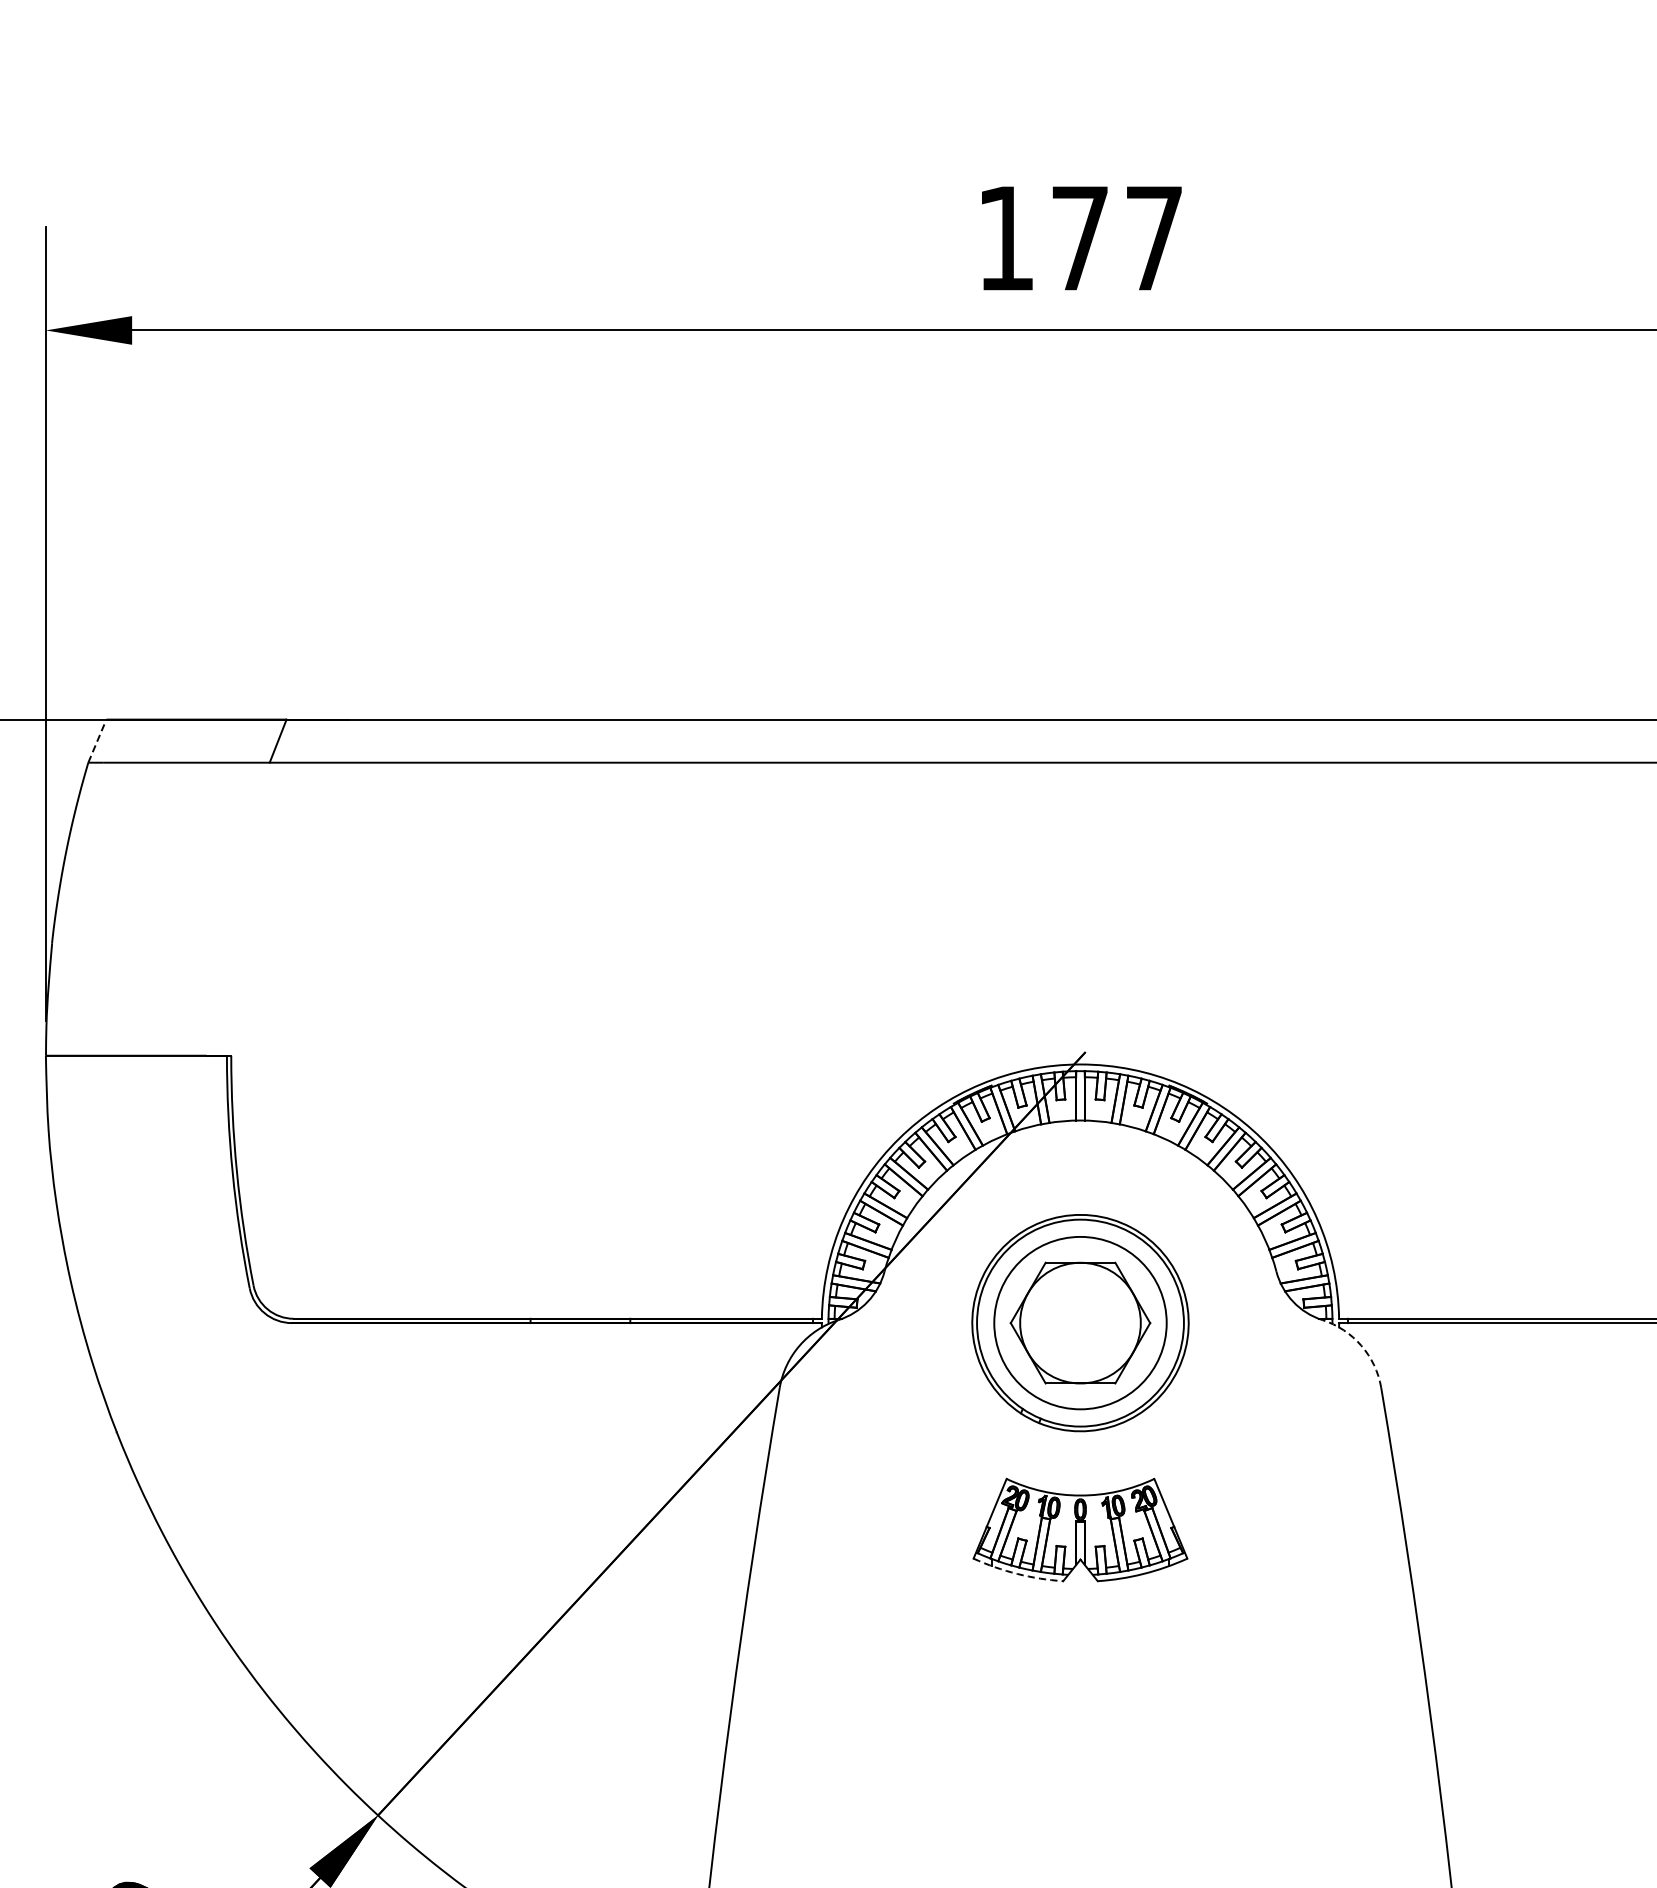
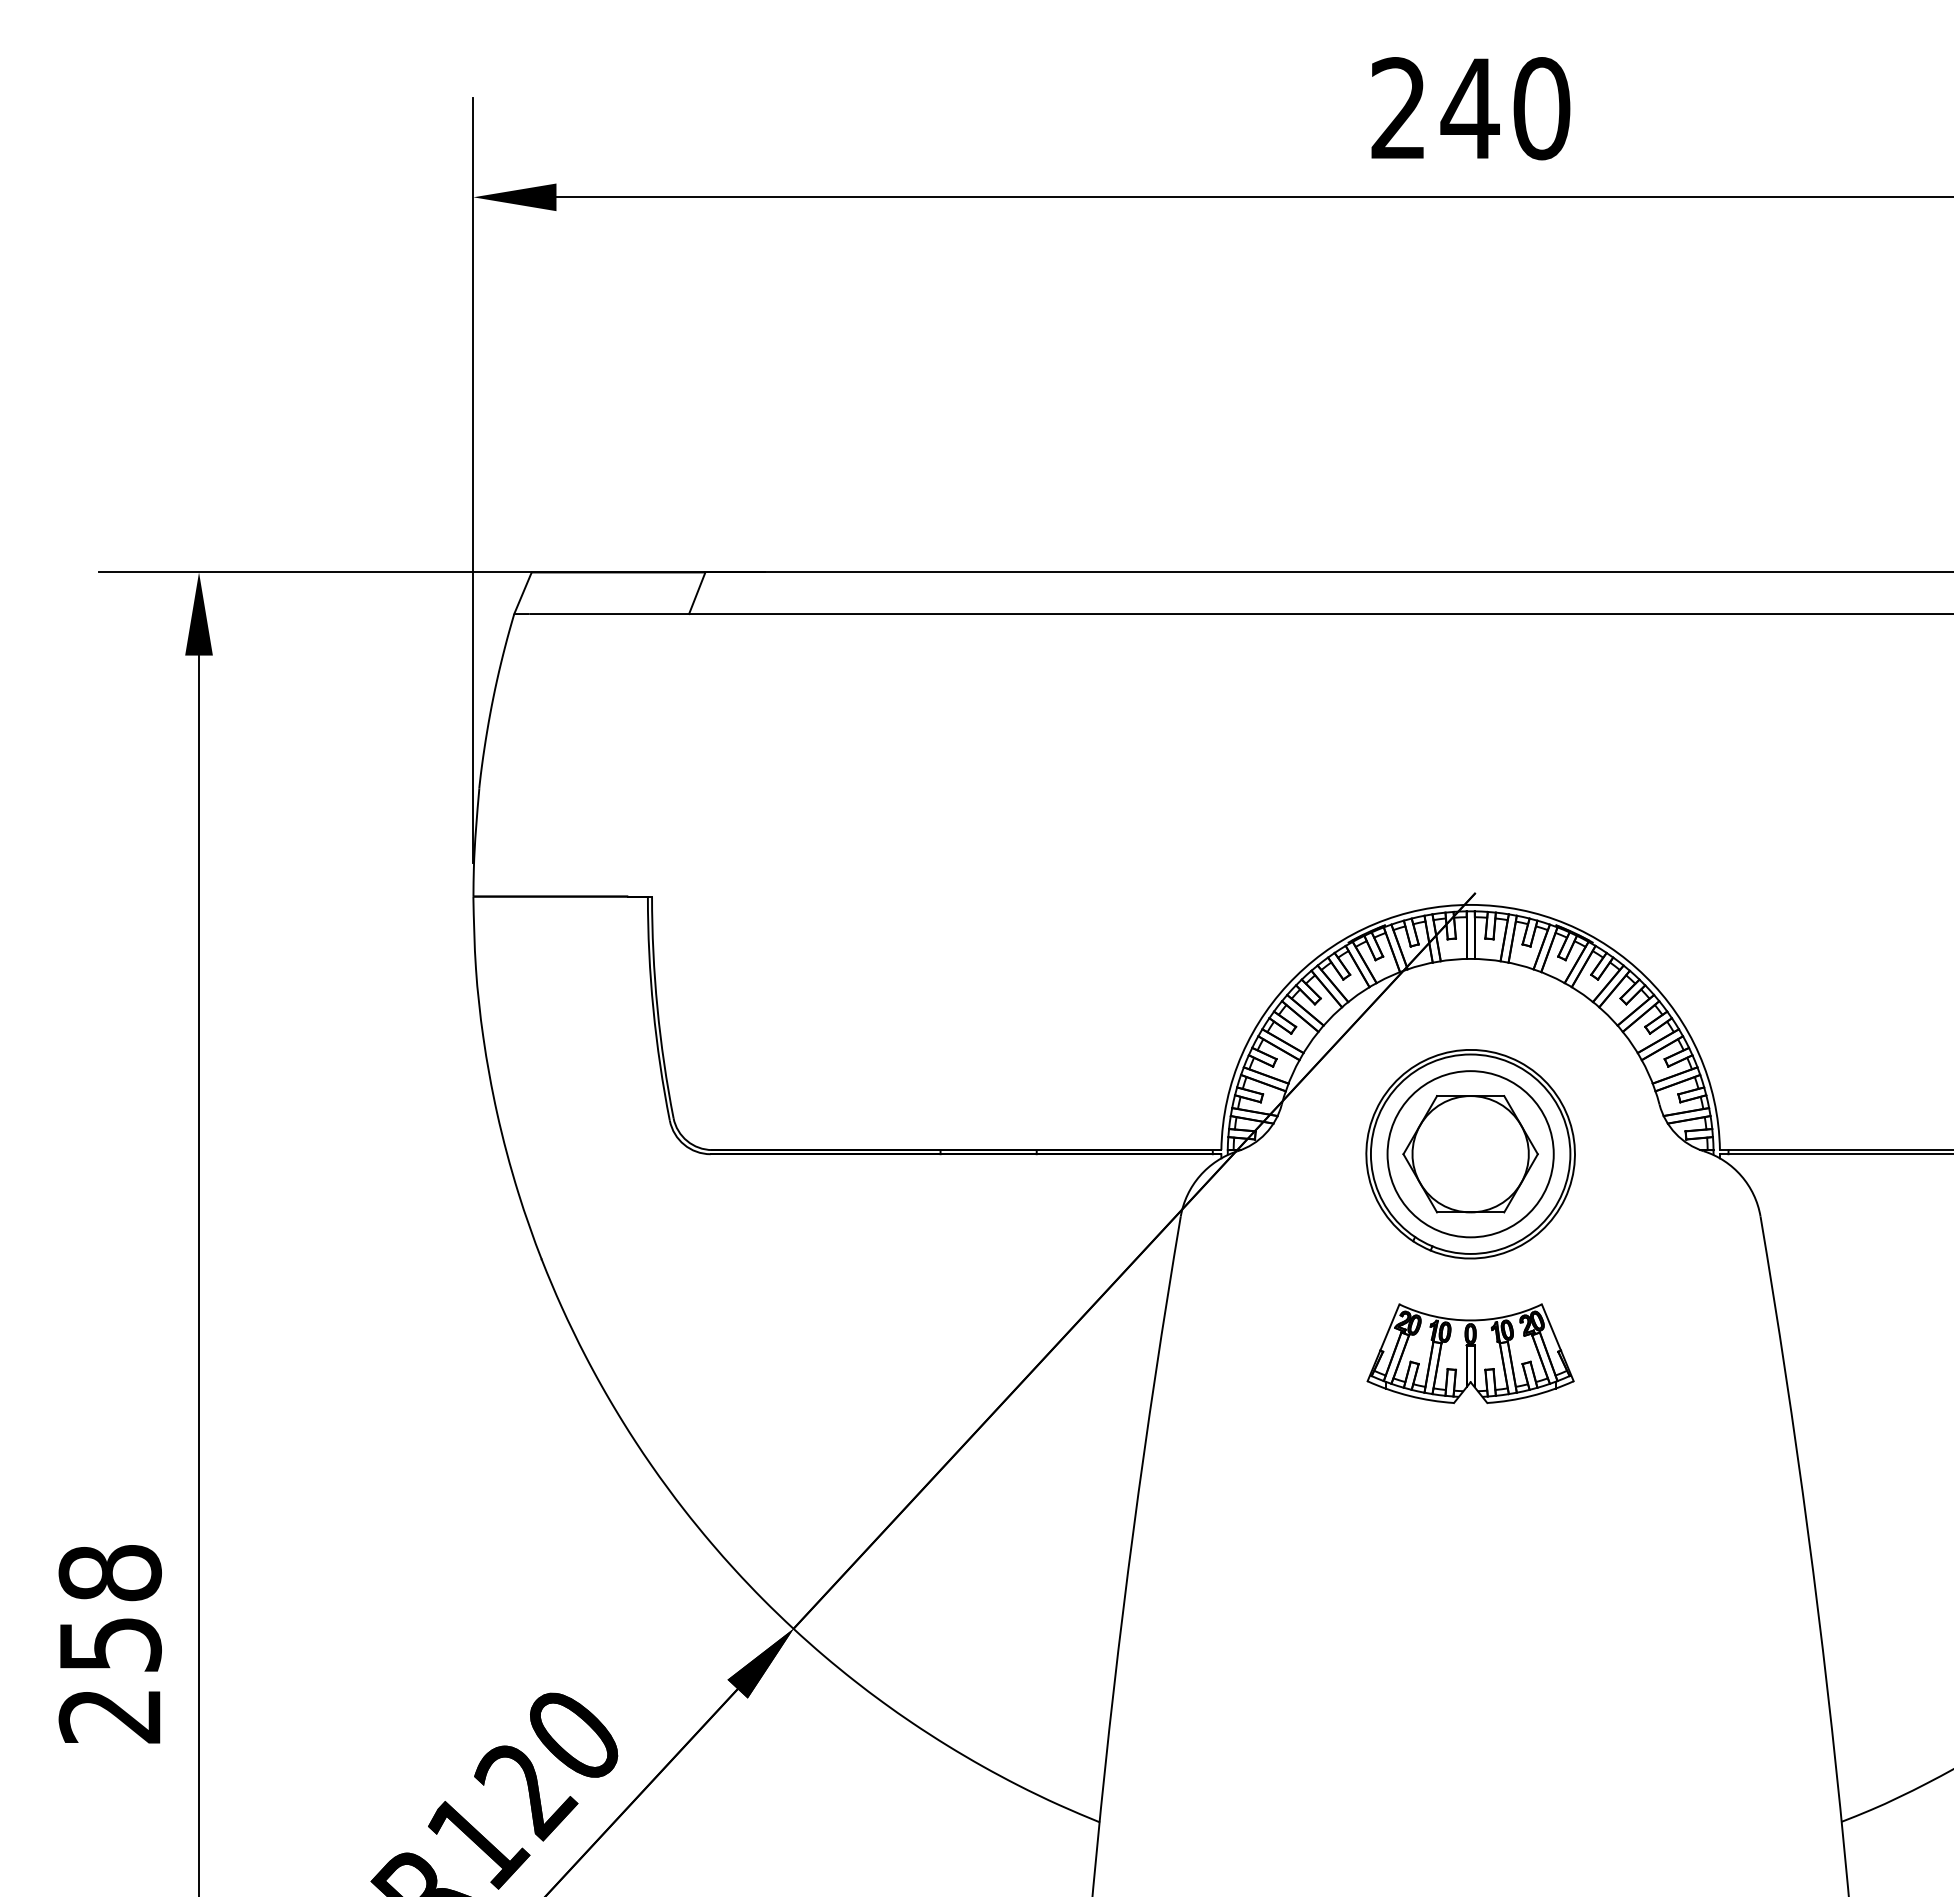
text: (1080, 238) -> (1470, 108), 177 -> 240
line: (96, 741) -> (522, 593), dashed -> solid
arc: (1361, 1345) -> (1741, 1175), dashed -> solid
arc: (1017, 1574) -> (1409, 1396), dashed -> solid

